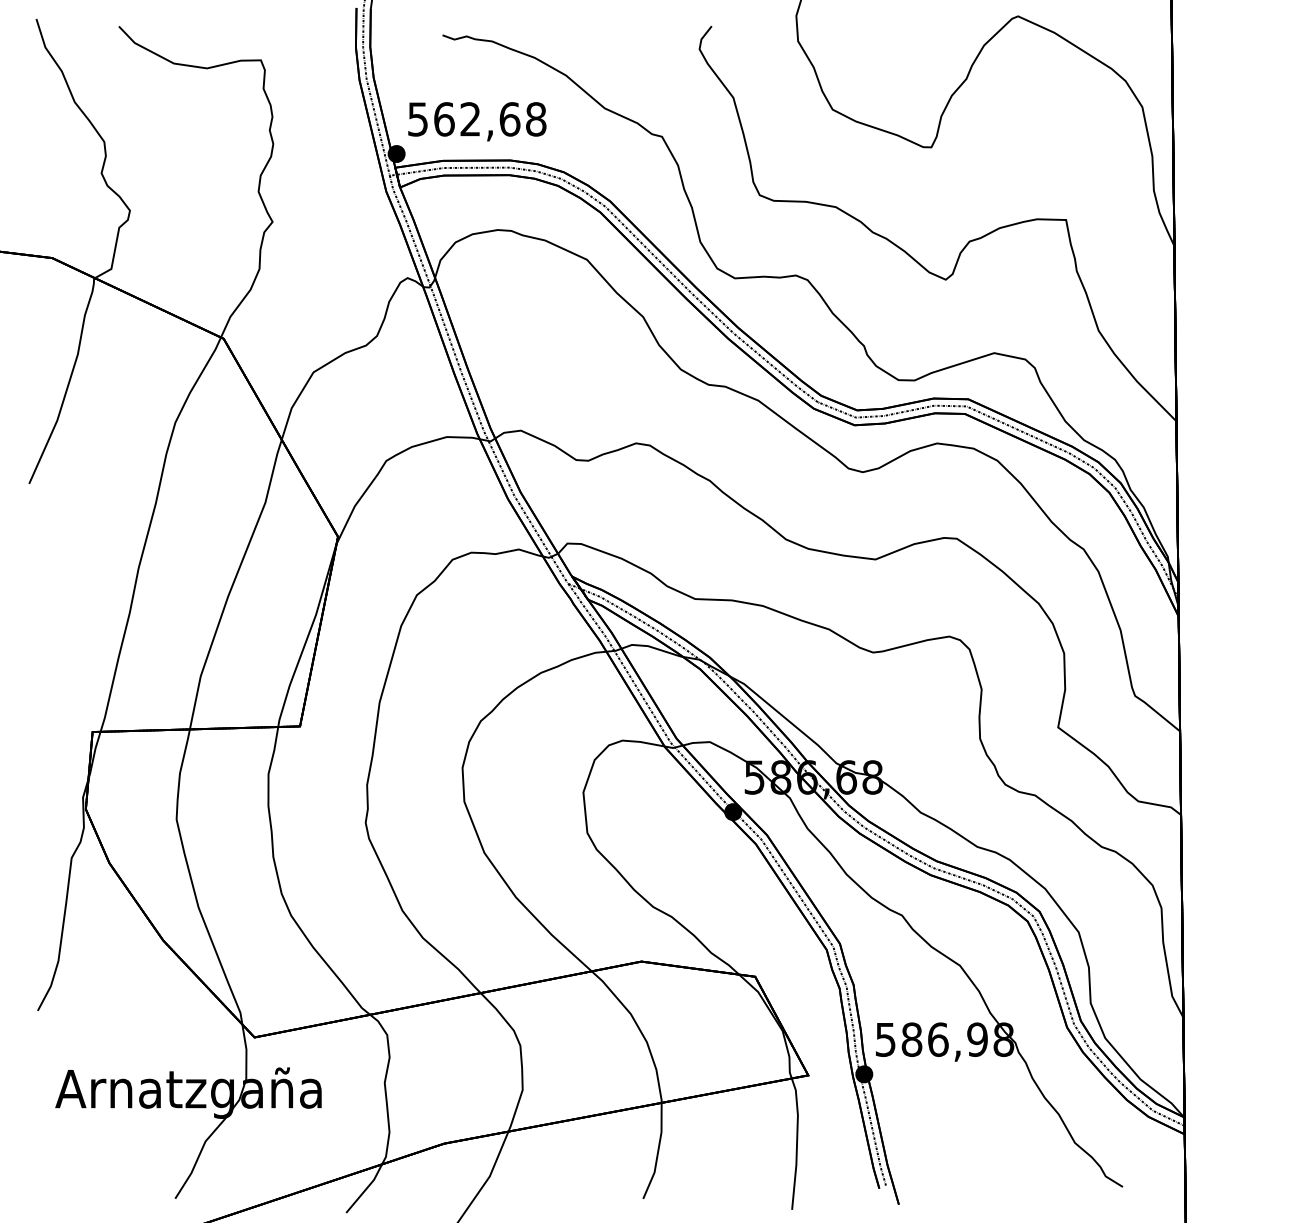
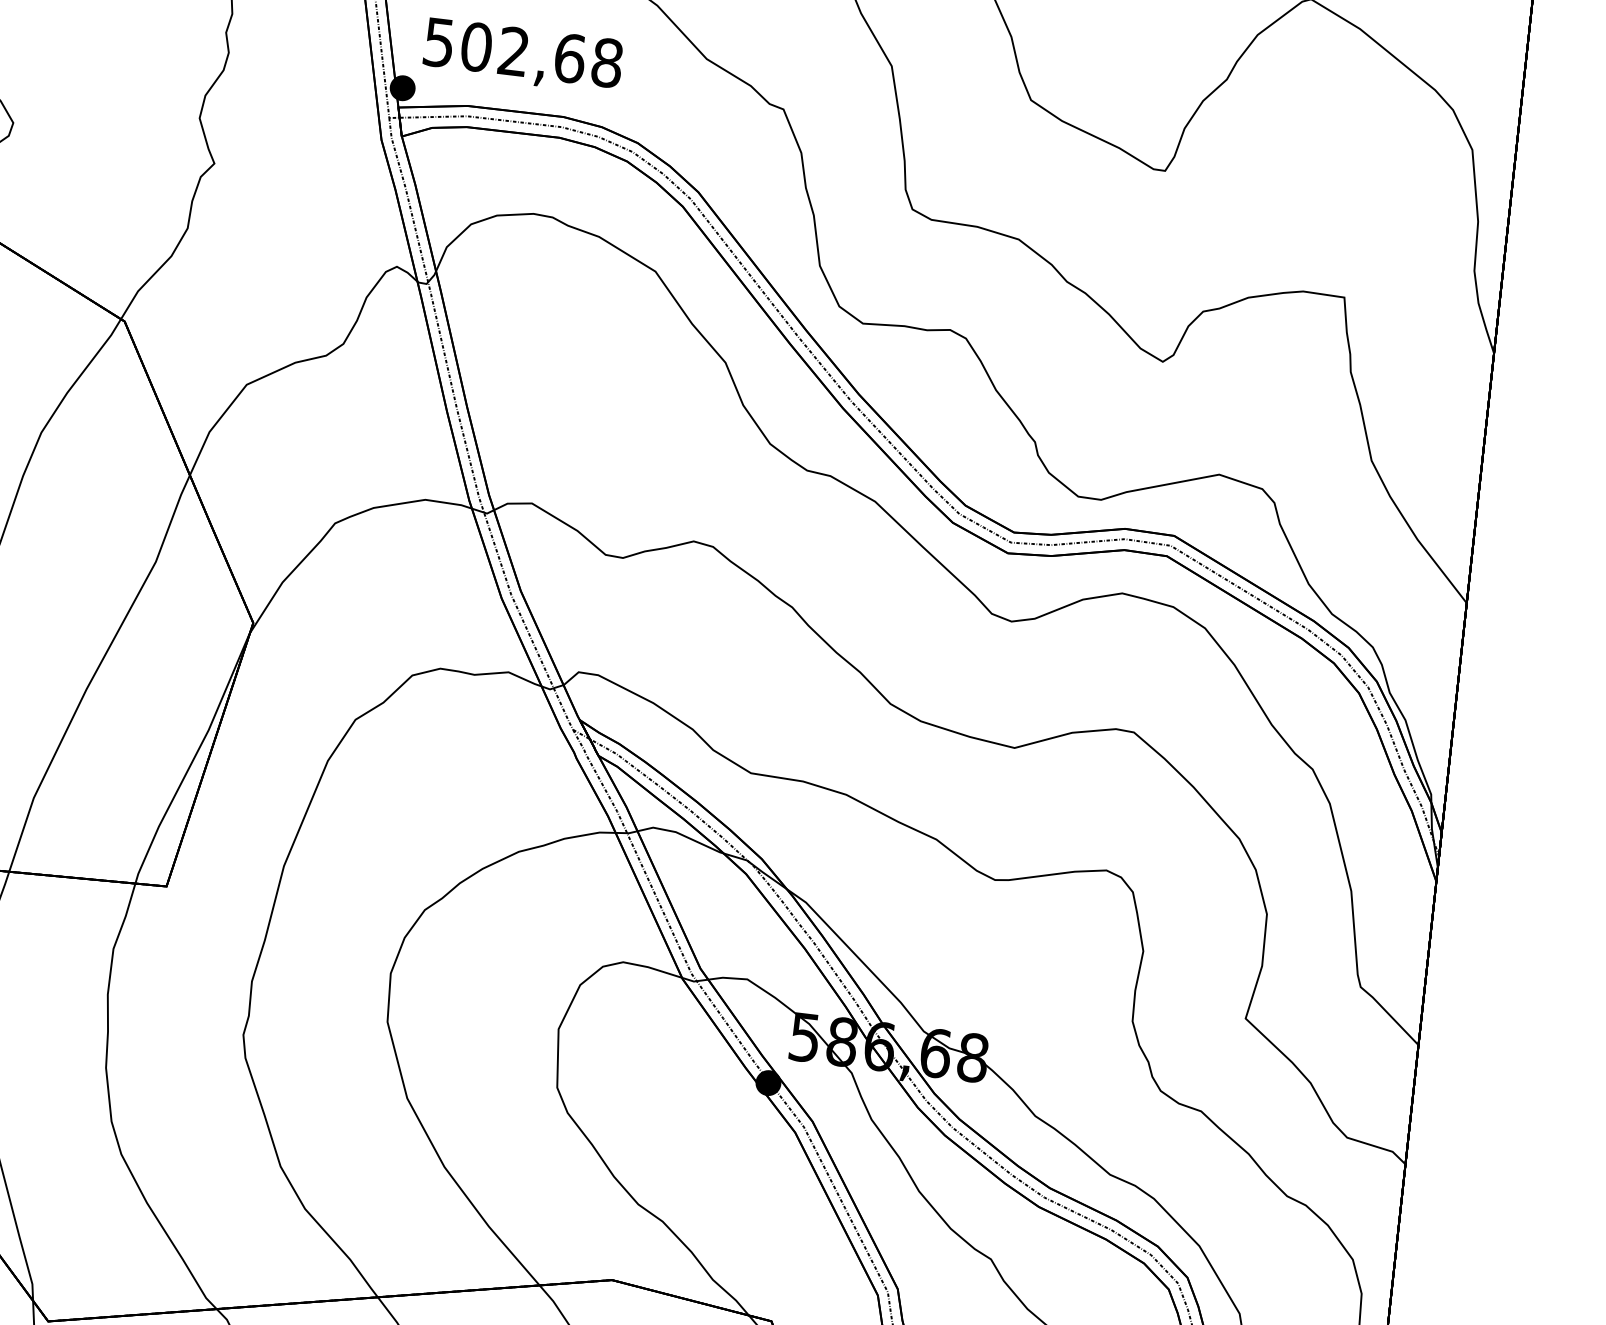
text: (444, 119) -> (476, 47), 562,68 -> 502,68

